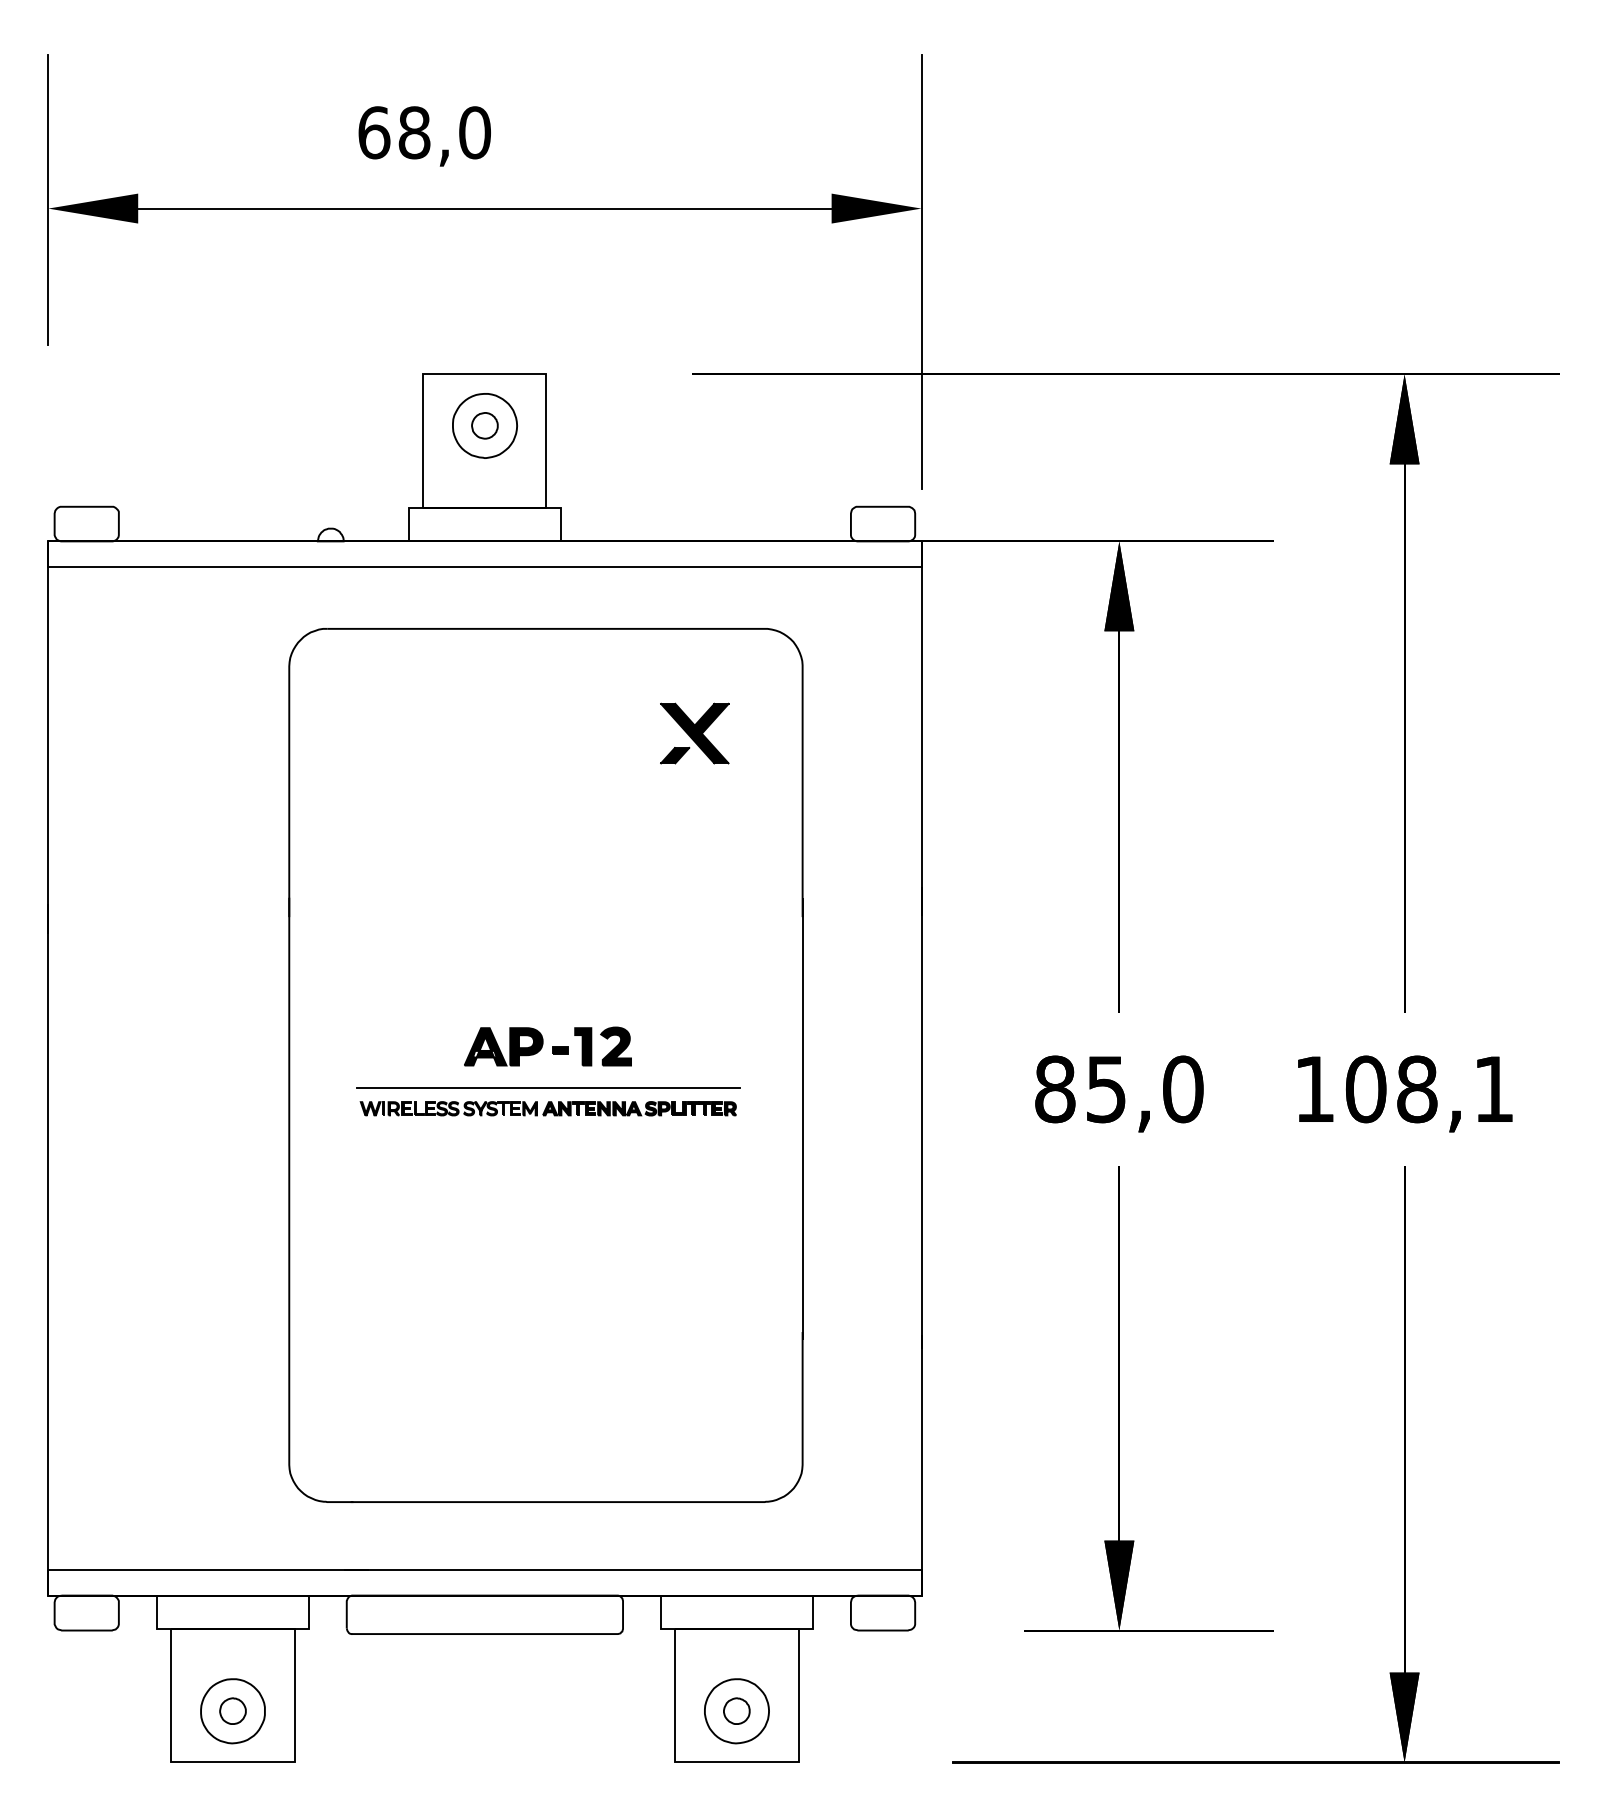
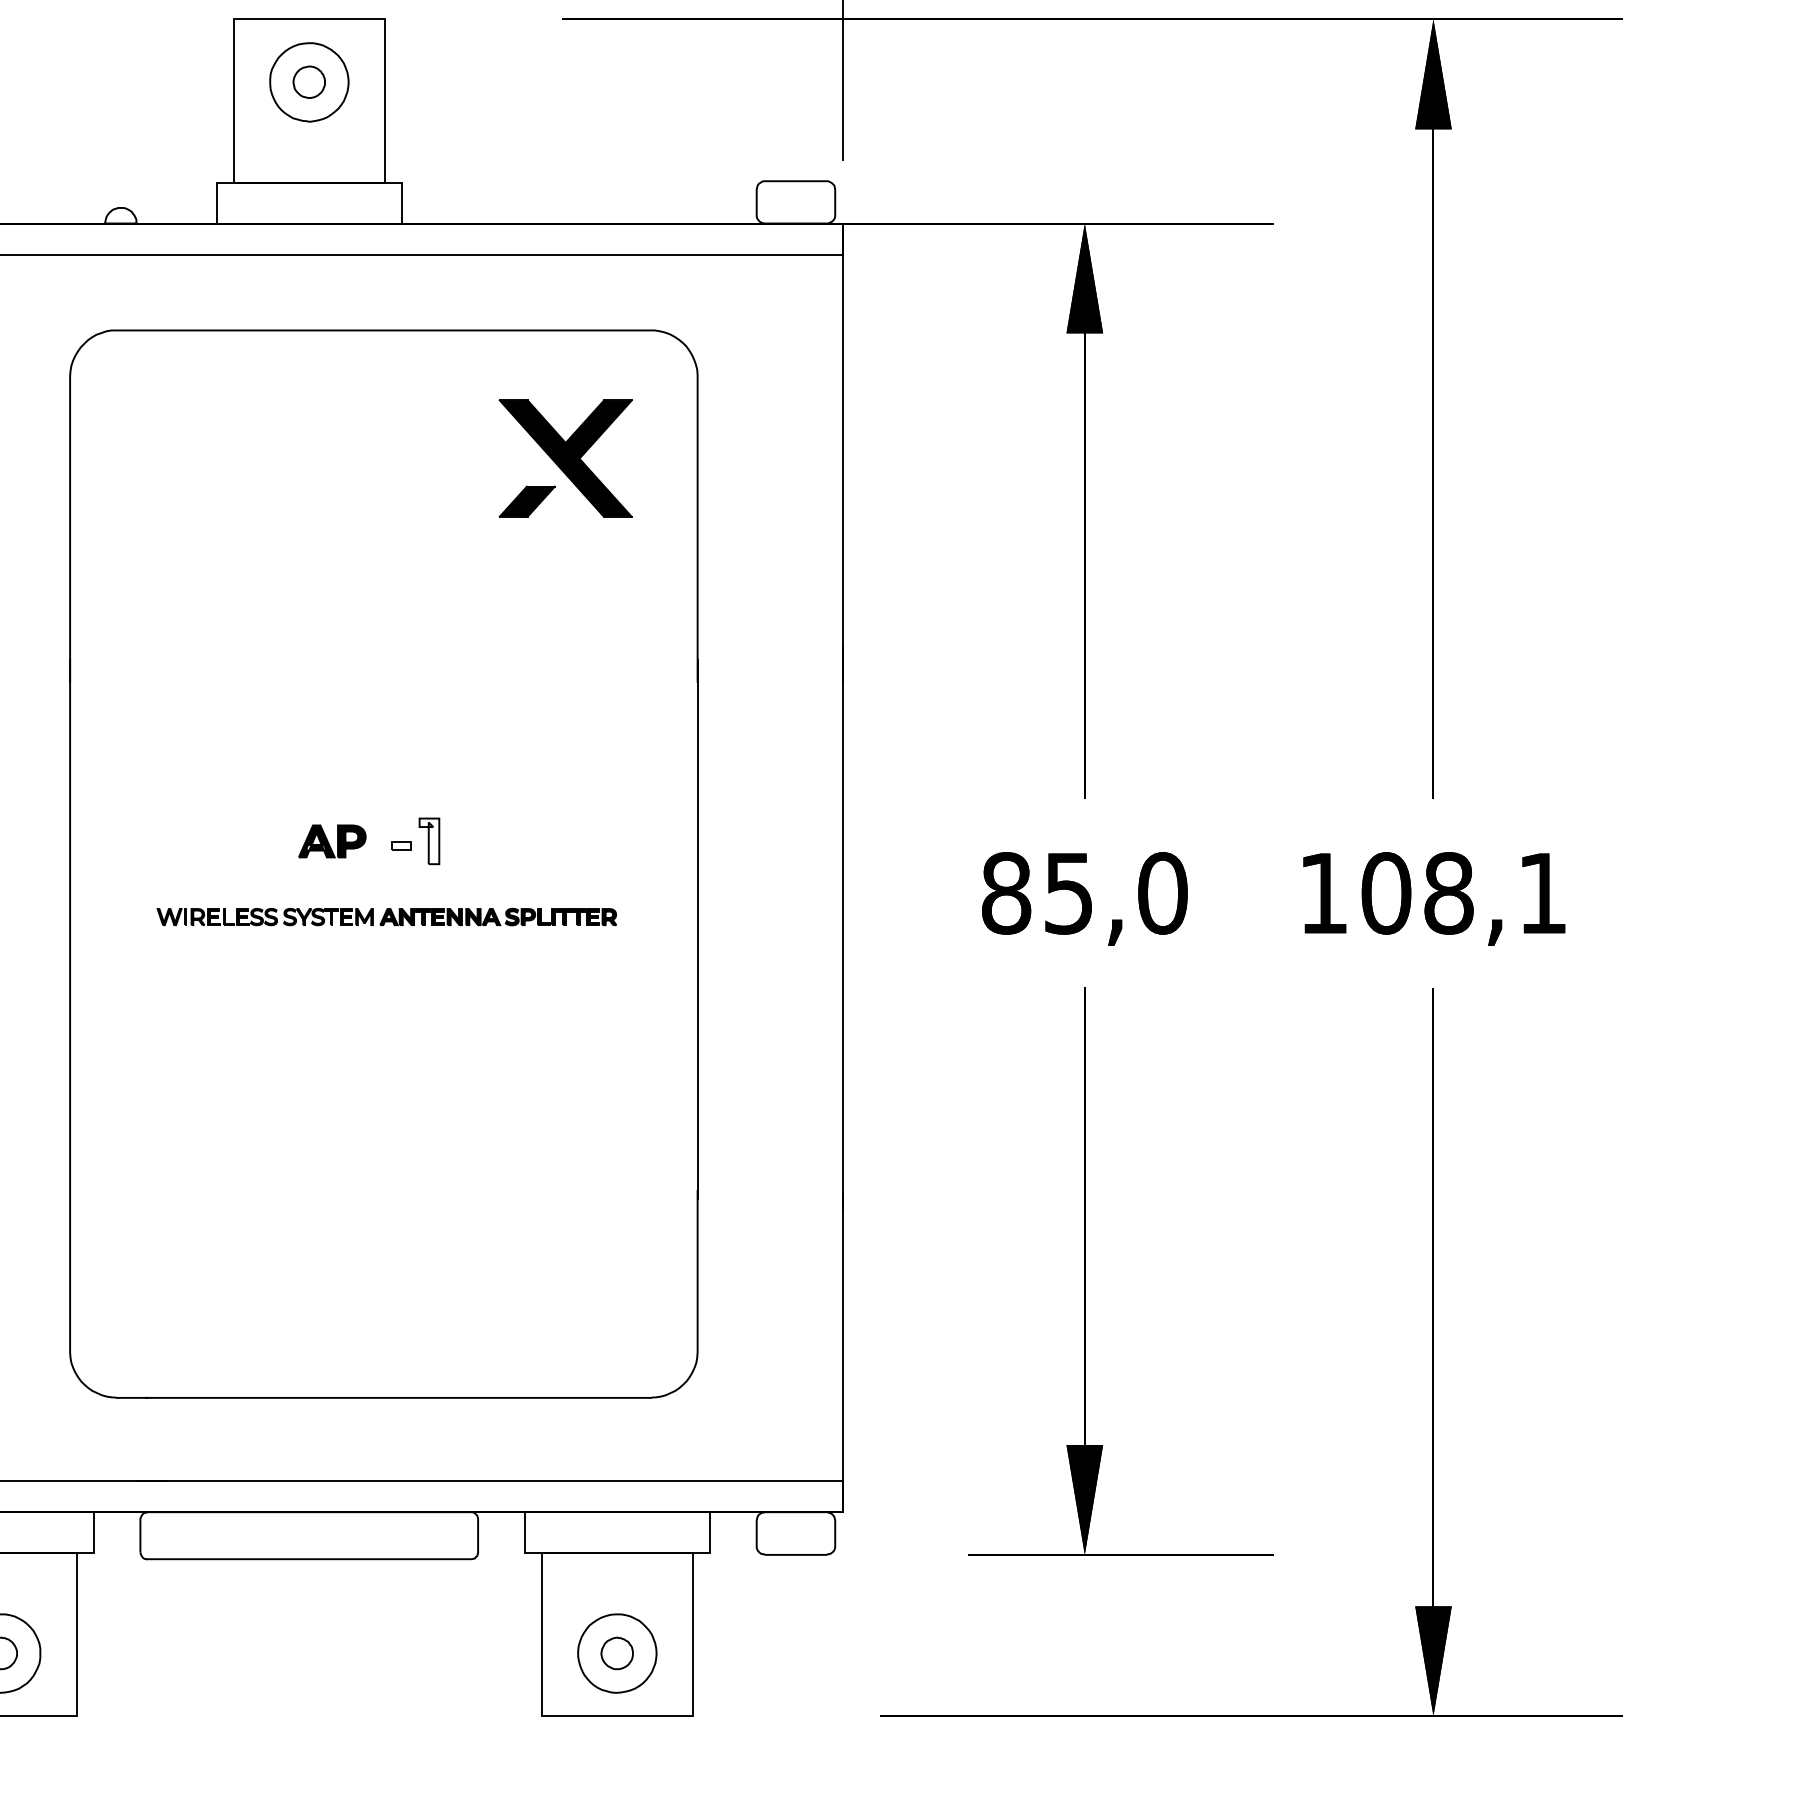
part: (694, 733) -> (565, 458), size x1.6
part: (503, 1046) -> (331, 840), size x0.7
fill: (583, 1046) -> (429, 840), removed
part: (615, 1046) -> (468, 840), removed
fill: (559, 1050) -> (400, 845), removed
line: (548, 1088) -> (386, 892), removed

